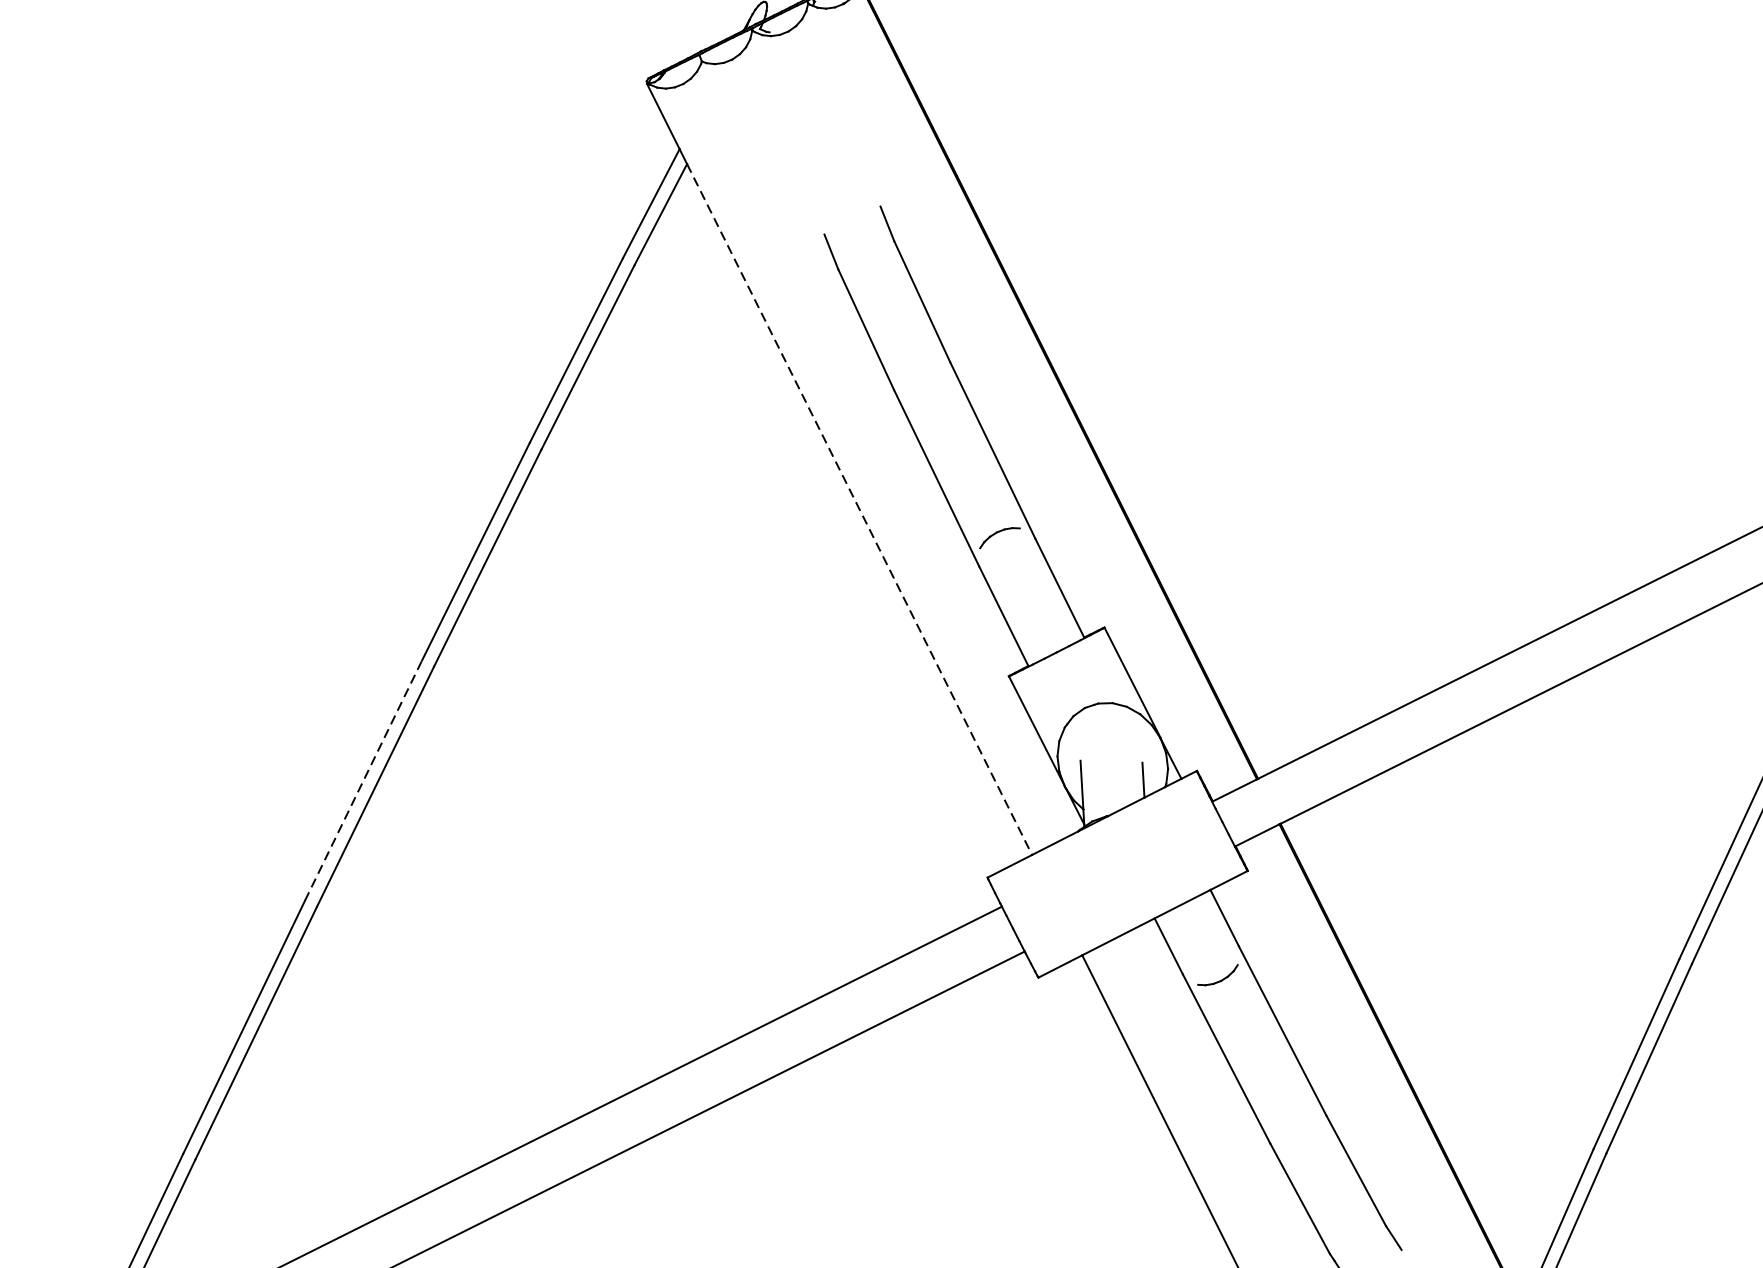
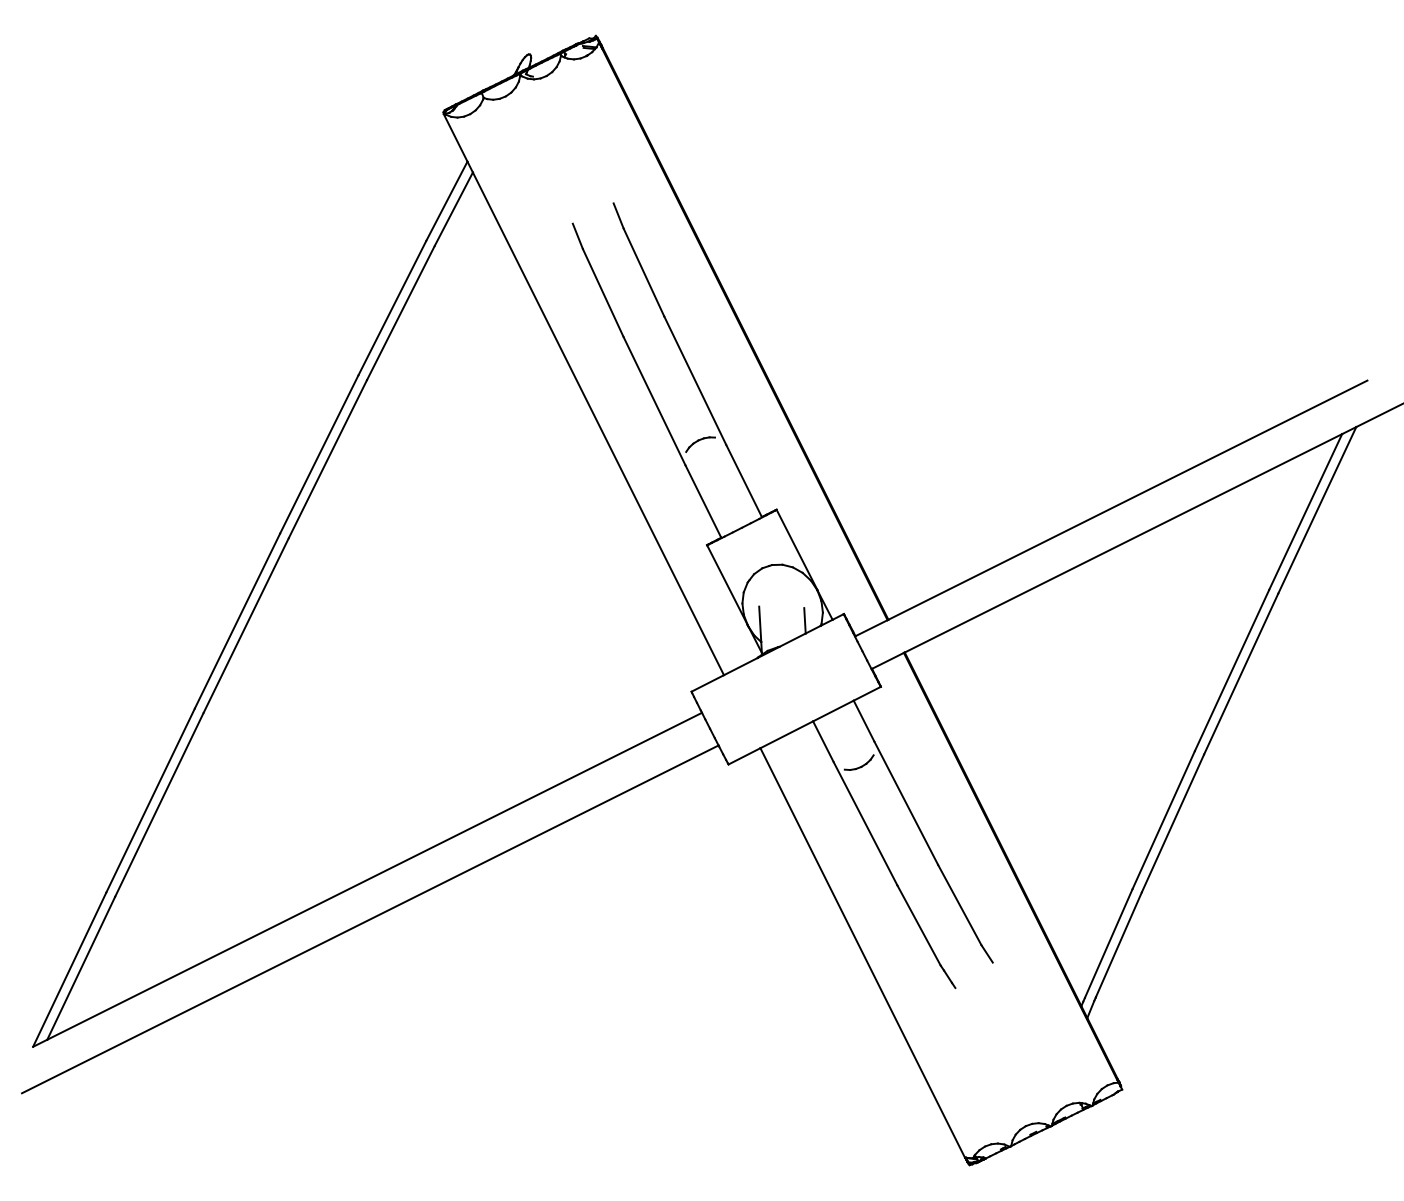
line: (859, 509) -> (598, 423), dashed -> solid
line: (363, 779) -> (237, 620), dashed -> solid

